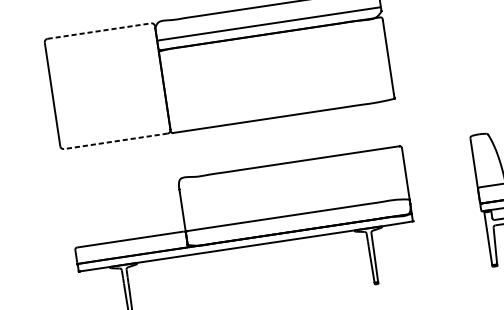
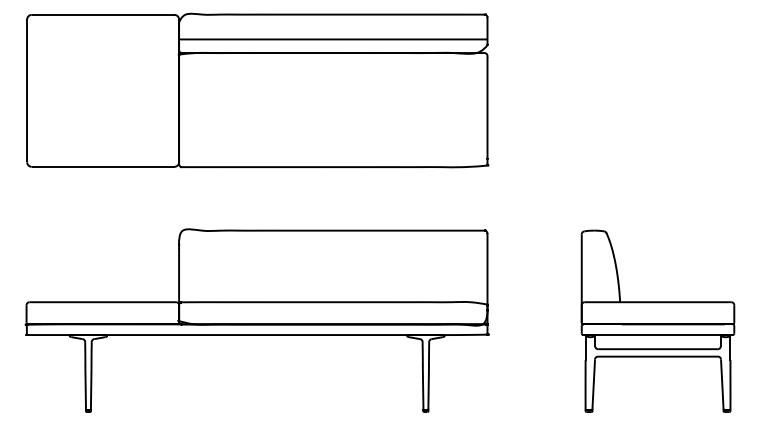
line: (99, 30) -> (103, 14), dashed -> solid
line: (115, 141) -> (102, 166), dashed -> solid

